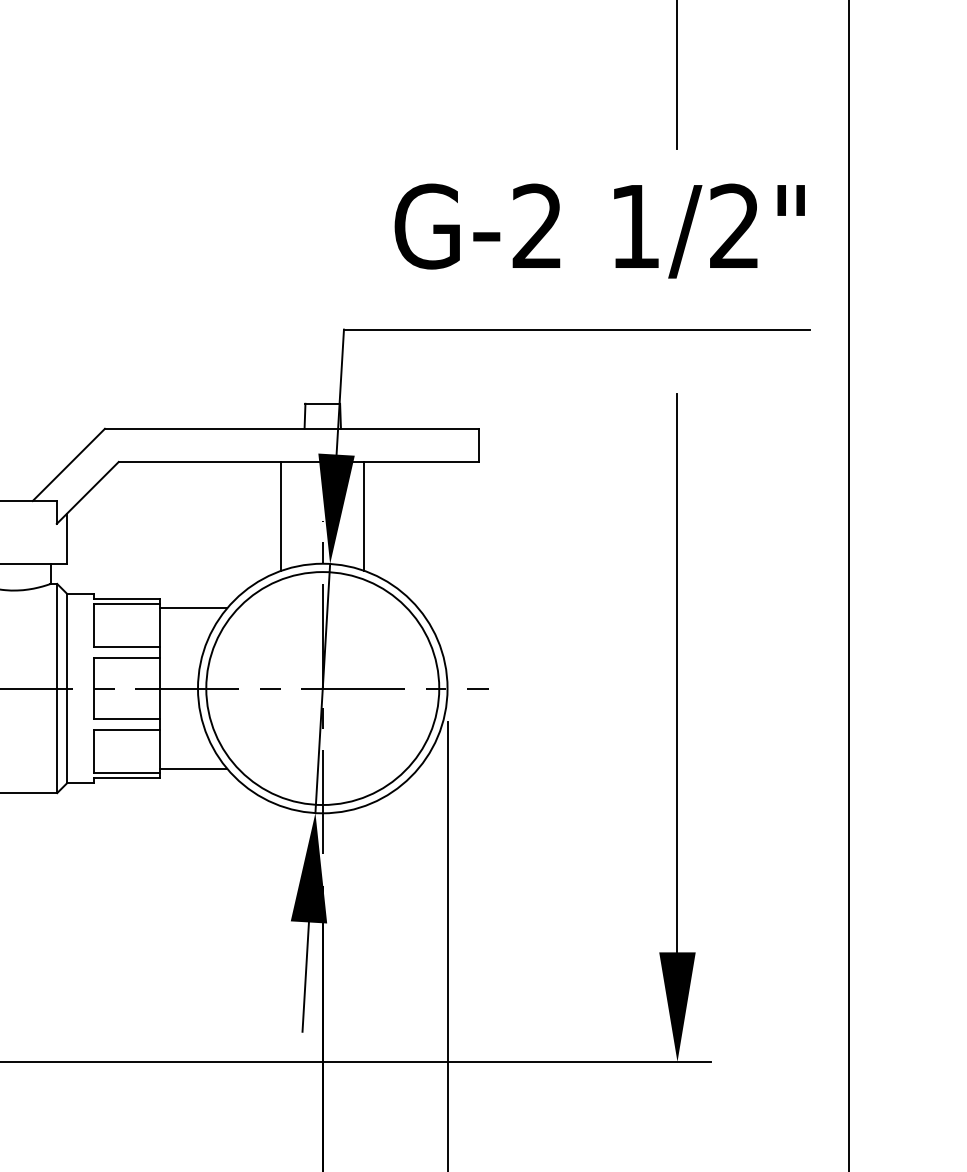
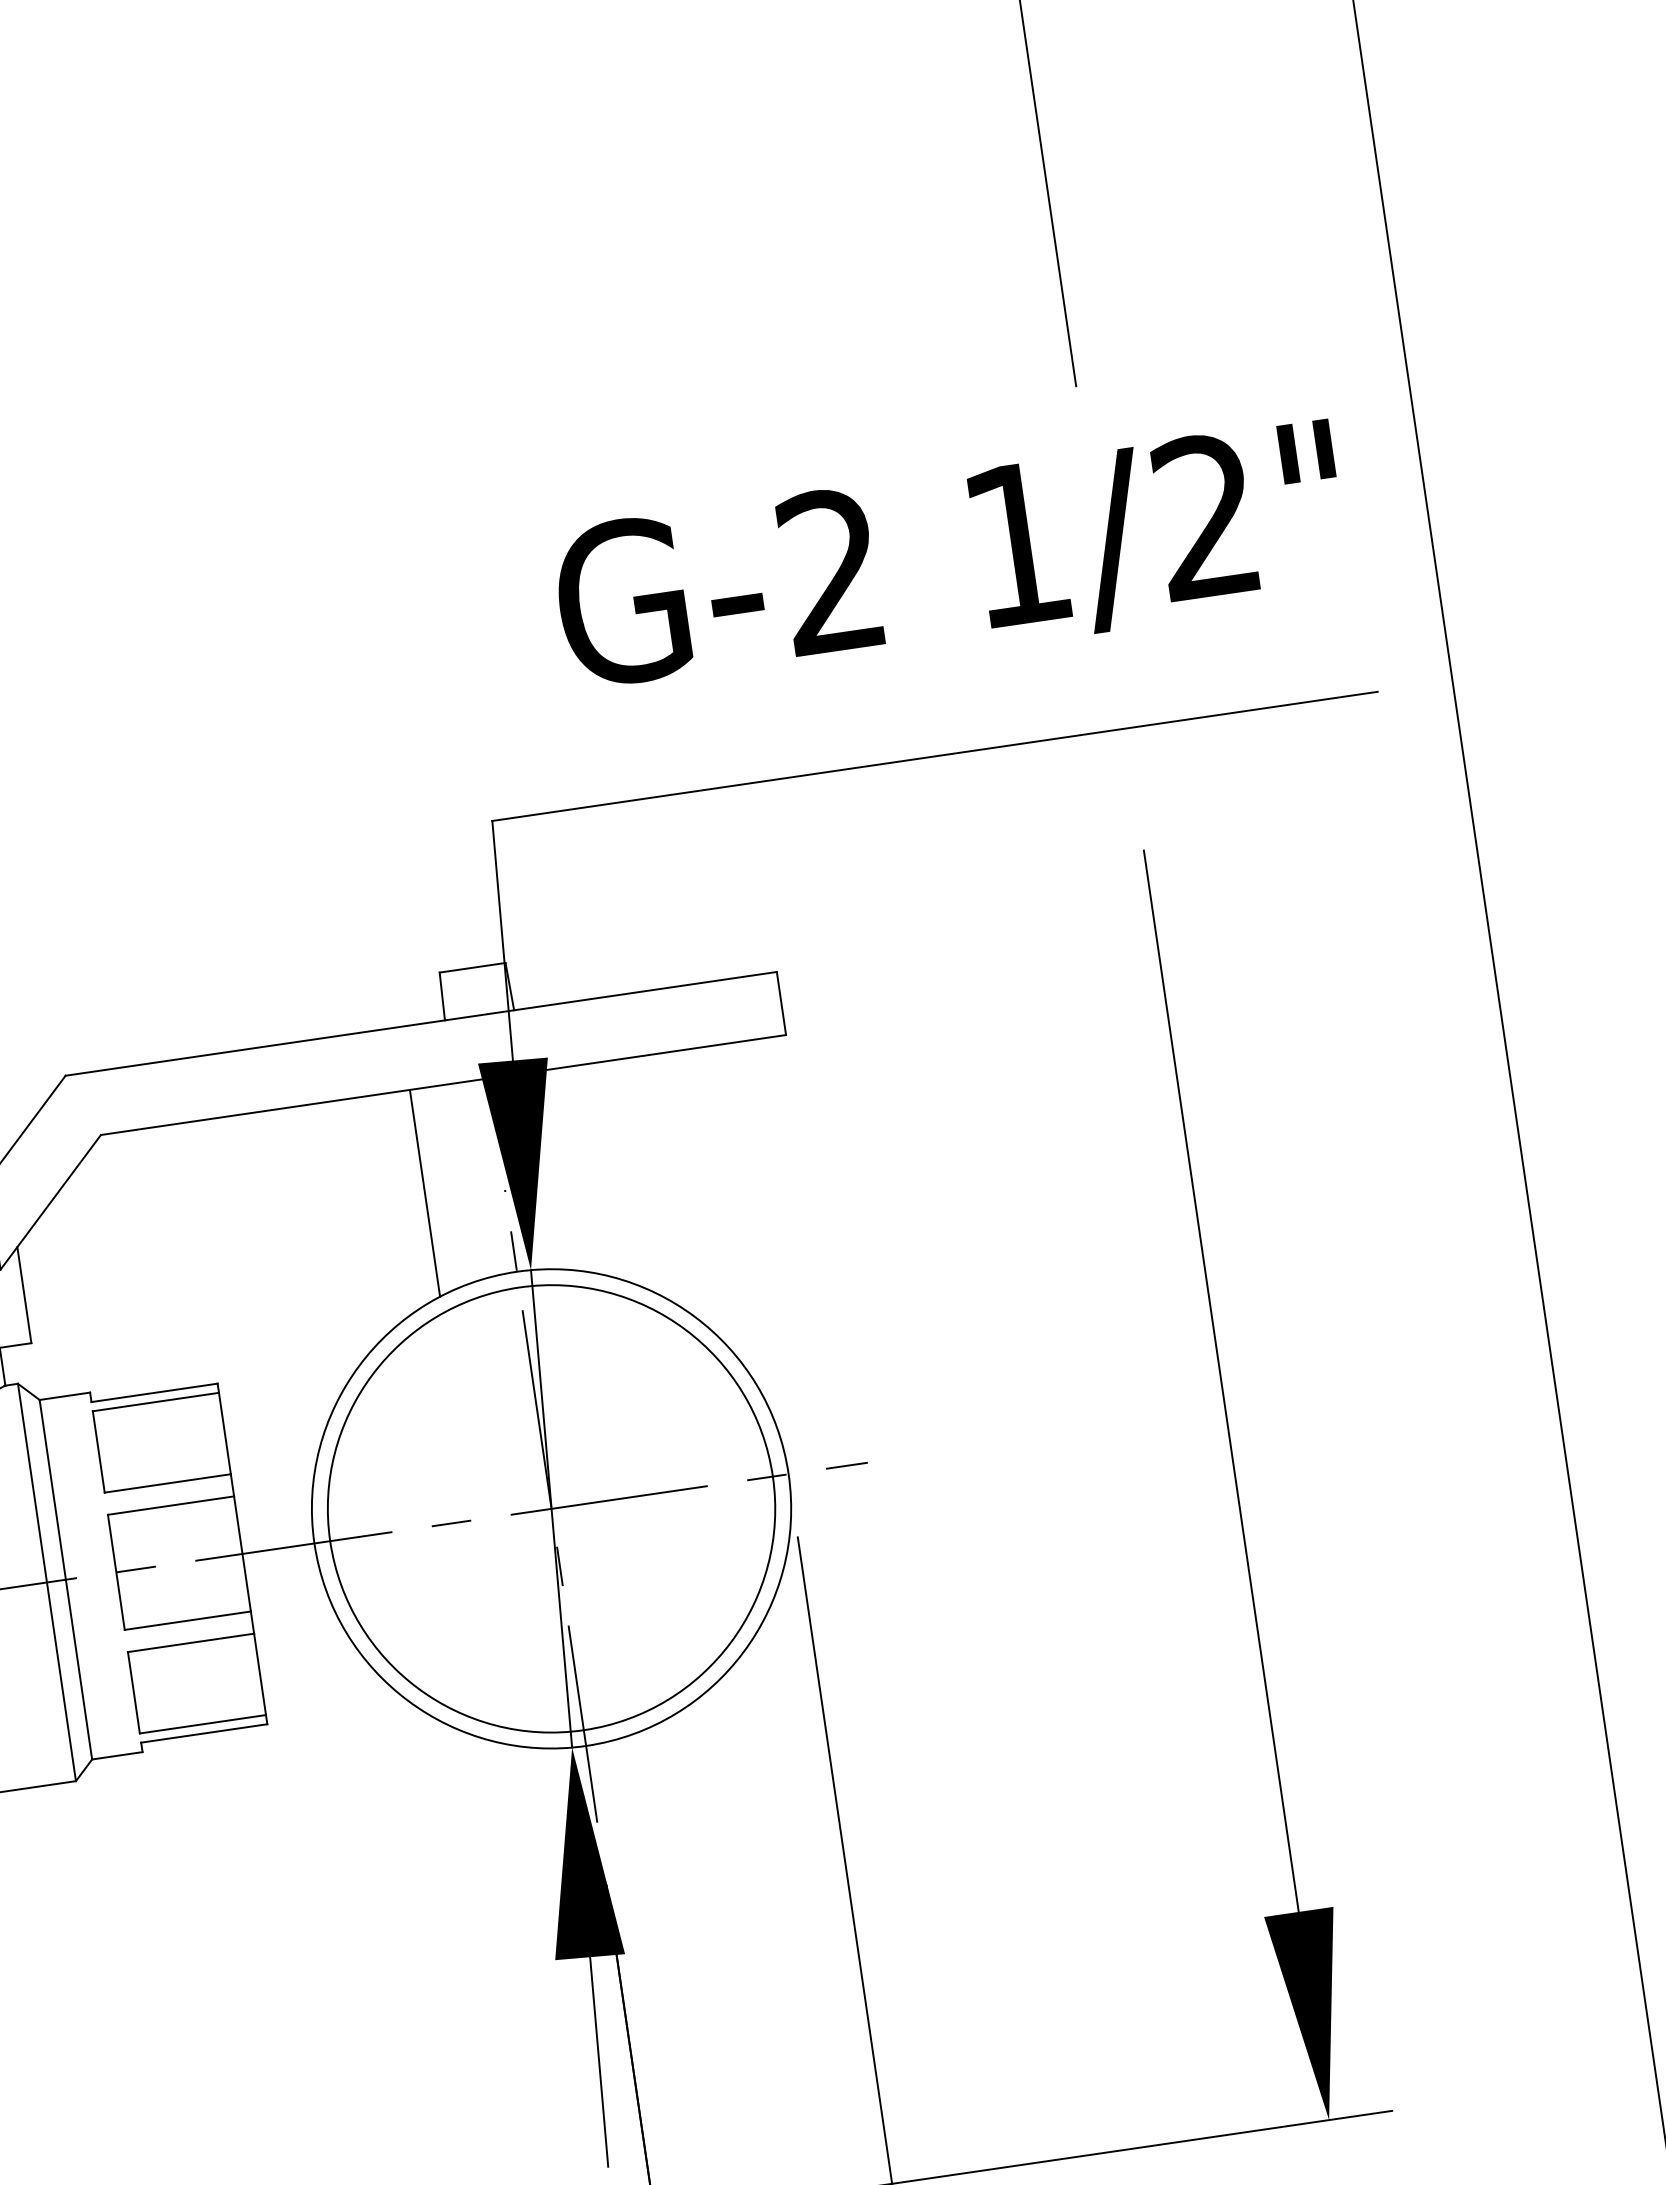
line: (364, 516) -> (583, 1170), removed
line: (193, 608) -> (283, 1392), removed
line: (193, 768) -> (328, 1696), removed

